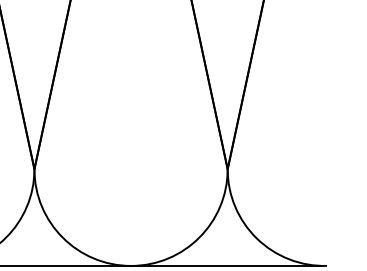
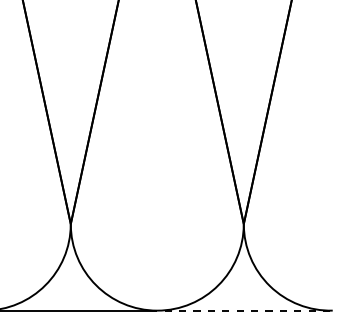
line: (227, 265) -> (243, 310), solid -> dashed

